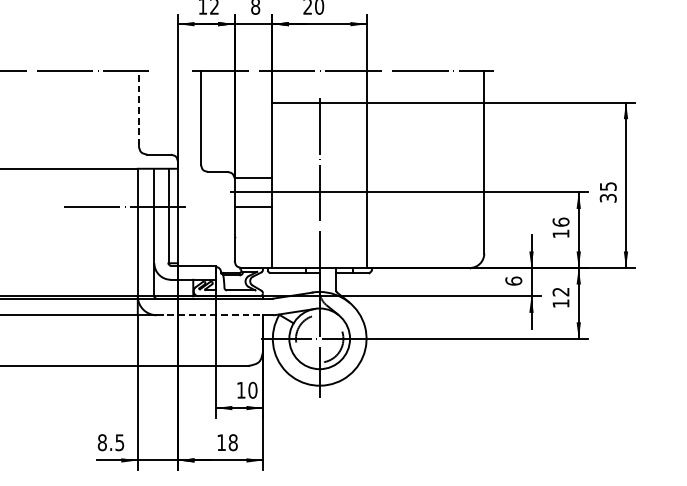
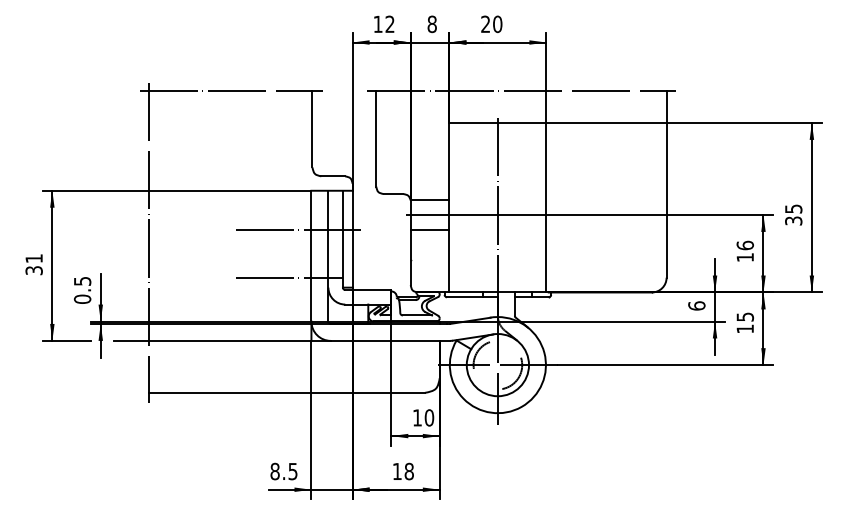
line: (138, 108) -> (312, 128), dashed -> solid
line: (115, 253) -> (288, 277), added
text: (560, 291) -> (744, 316), 12 -> 15
line: (210, 314) -> (385, 340), dashed -> solid

